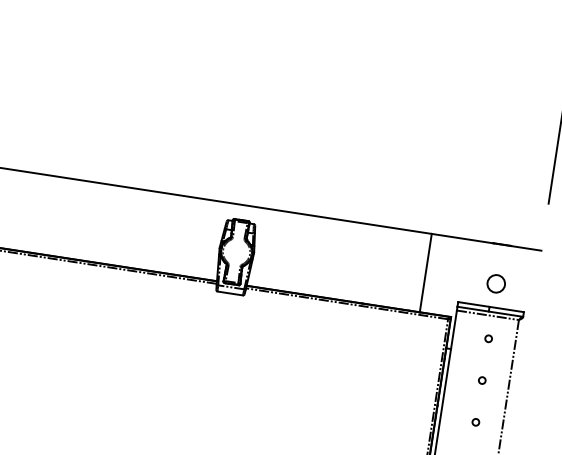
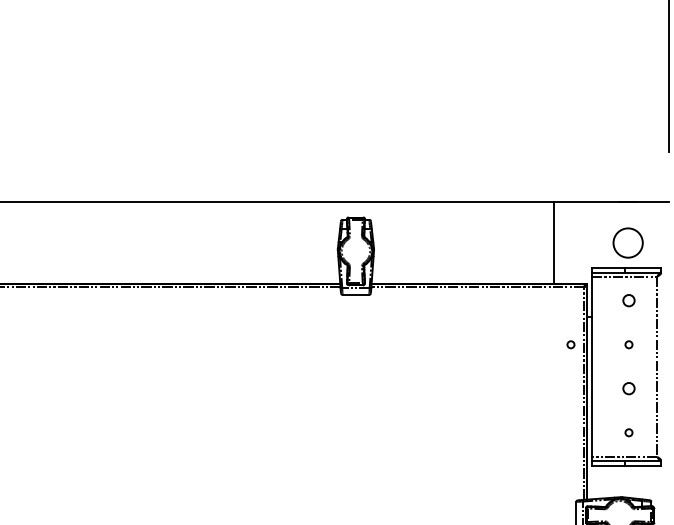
circle: (496, 283) -> (628, 242), size x1.6
circle: (488, 338) -> (628, 300), size x1.6
circle: (426, 371) -> (570, 344), added
circle: (475, 422) -> (628, 388), size x1.6

